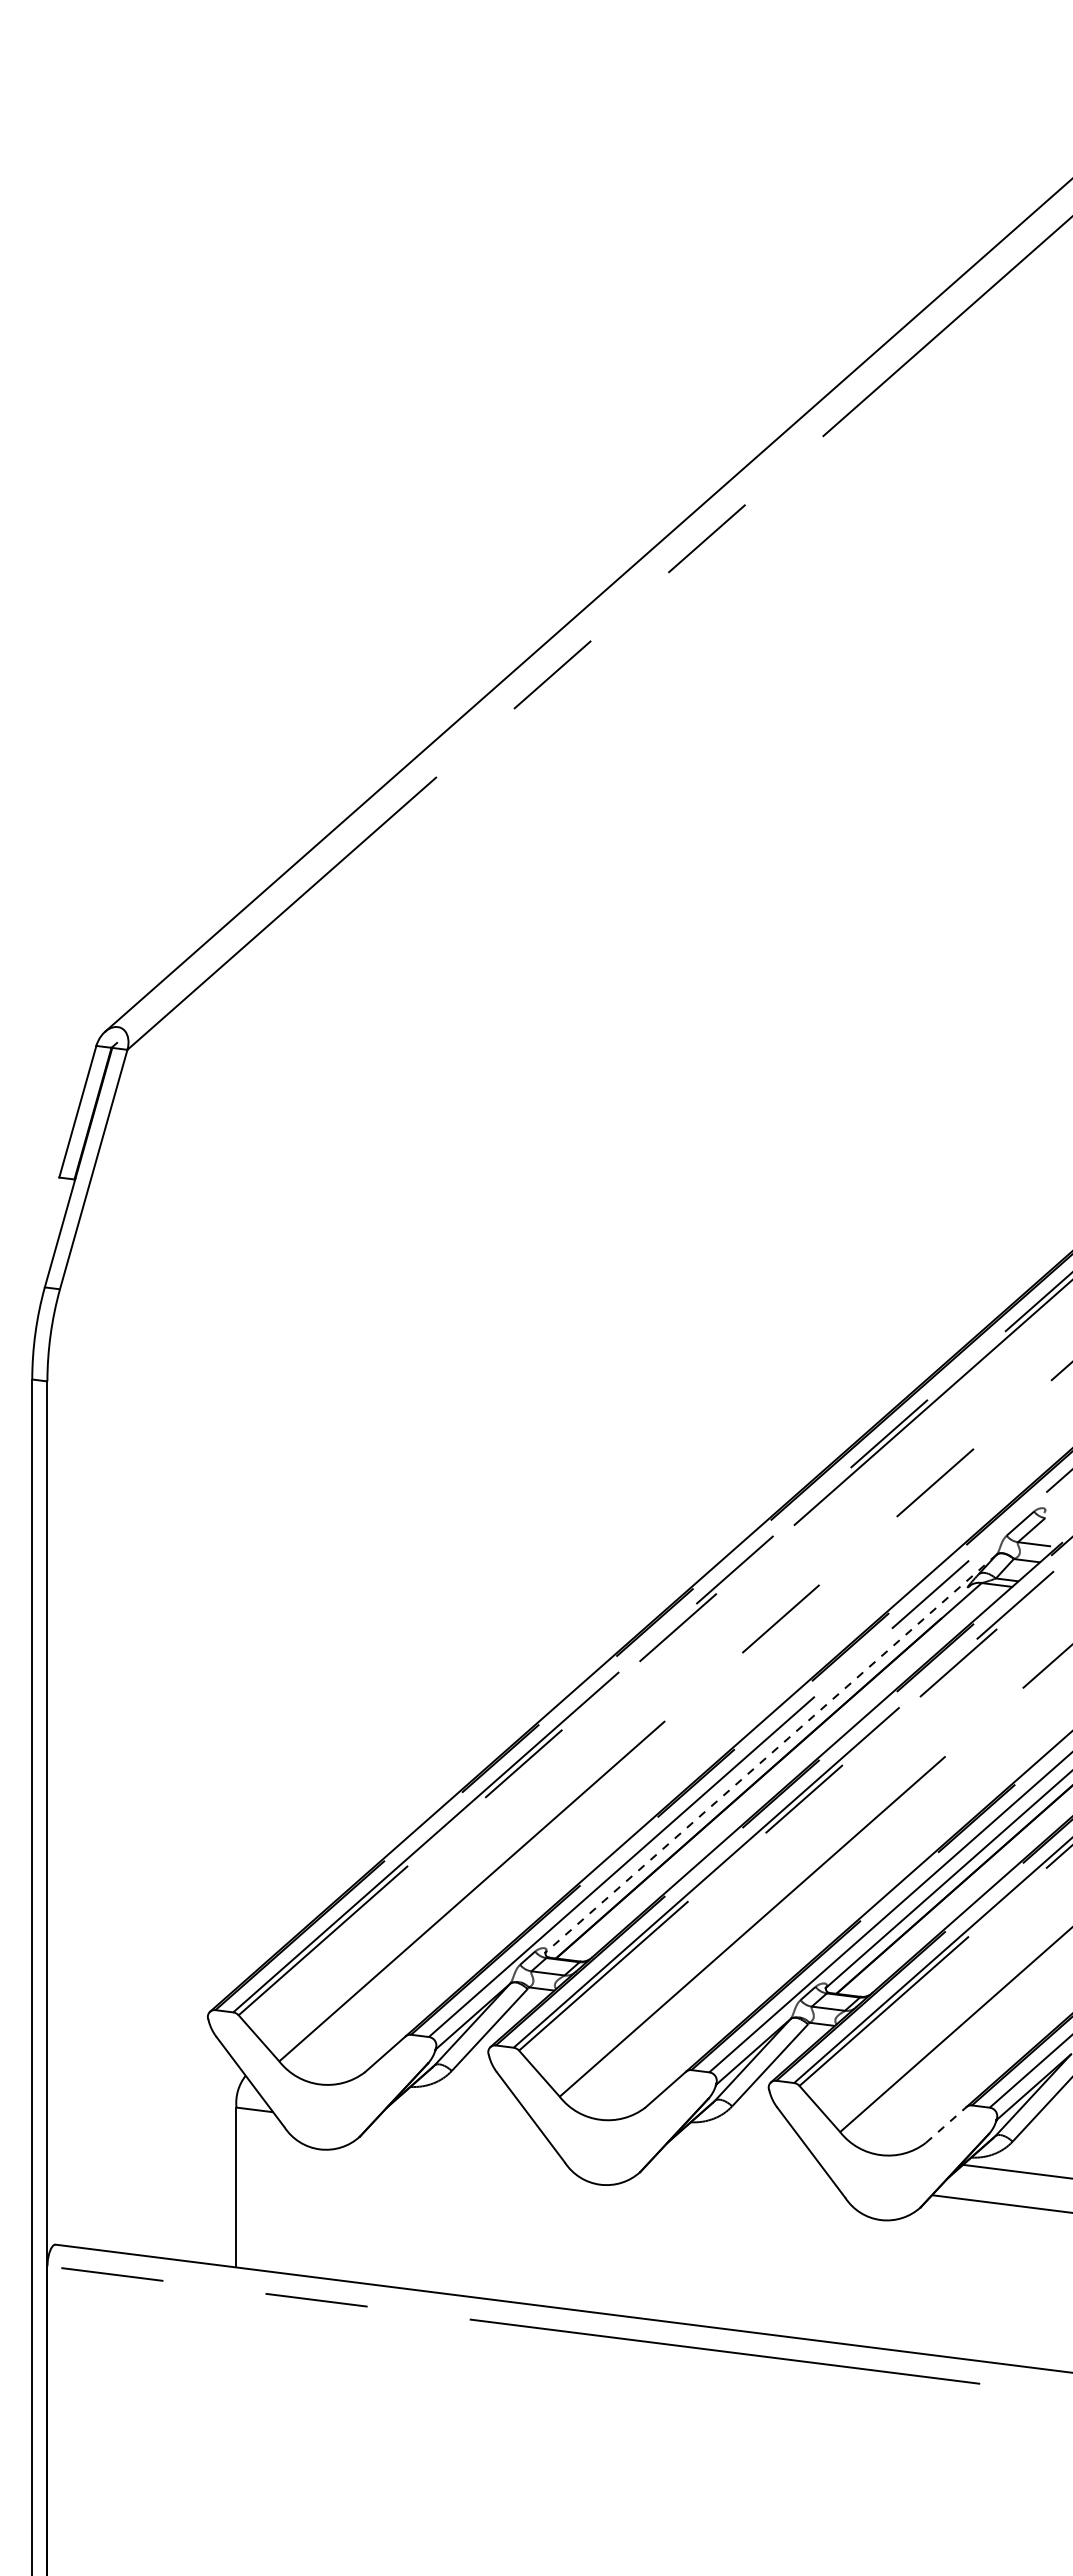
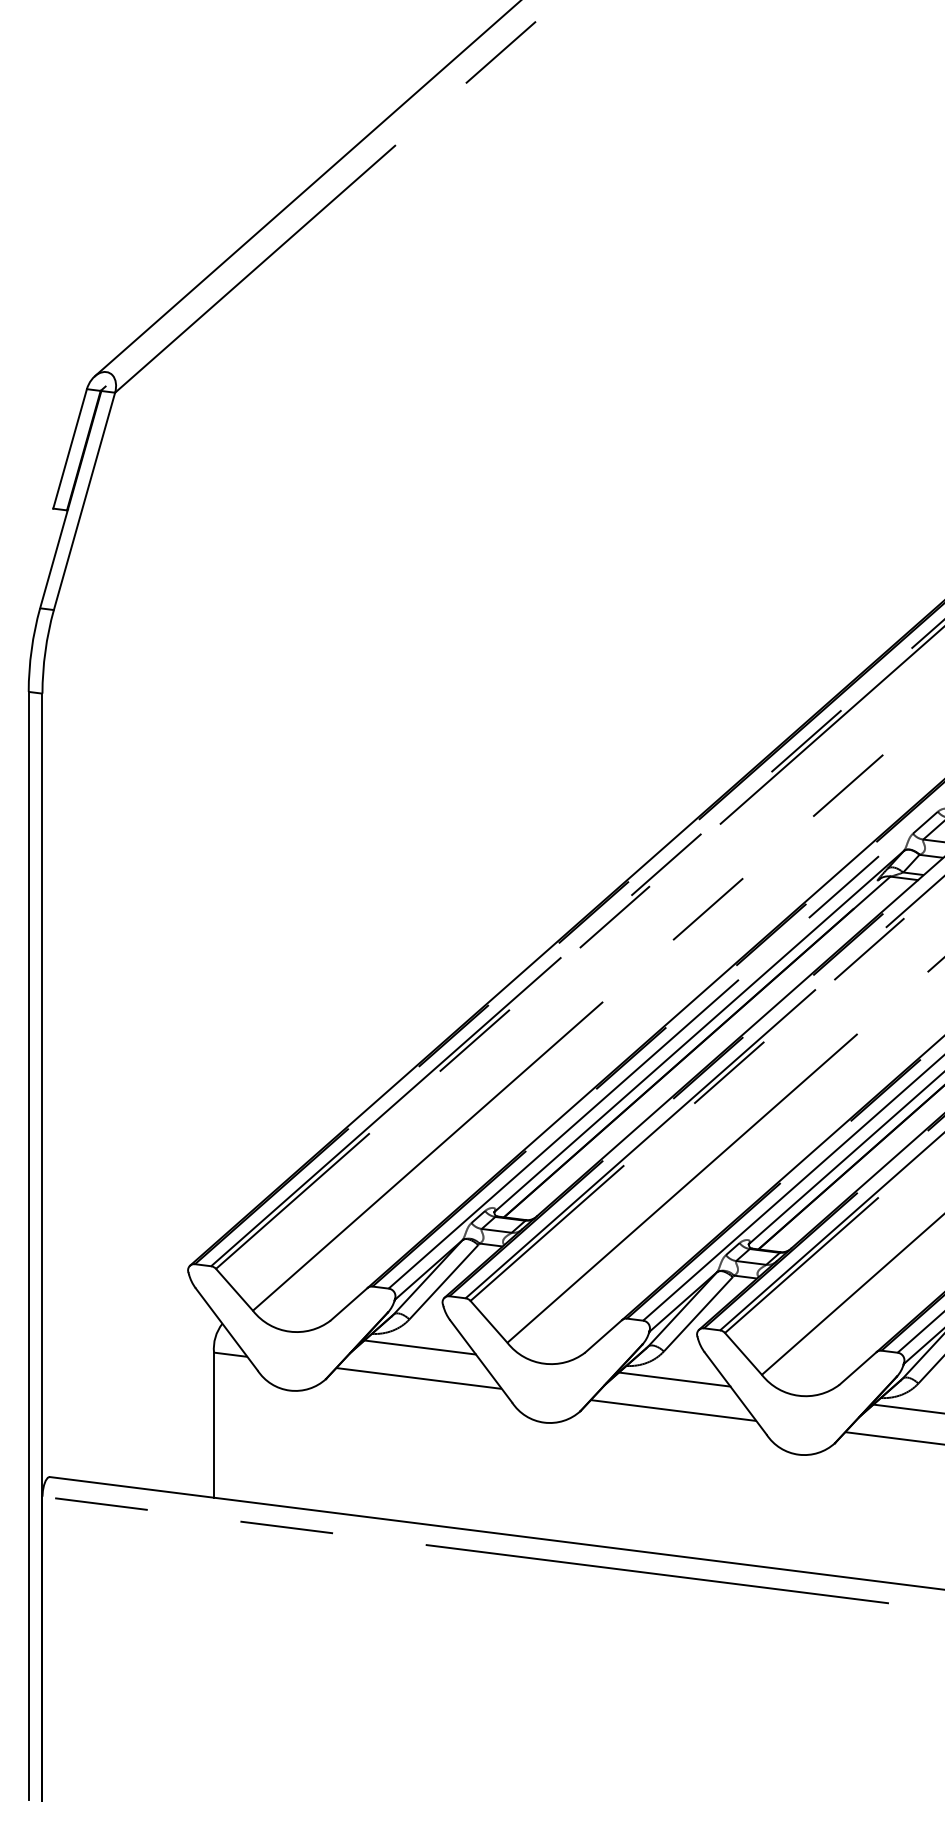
line: (770, 1753) -> (698, 1031), dashed -> solid
line: (463, 2101) -> (420, 1347), added
line: (946, 2124) -> (858, 1367), dashed -> solid
line: (462, 2135) -> (419, 1377), added
line: (743, 2137) -> (674, 1379), added
line: (742, 2170) -> (673, 1409), added

